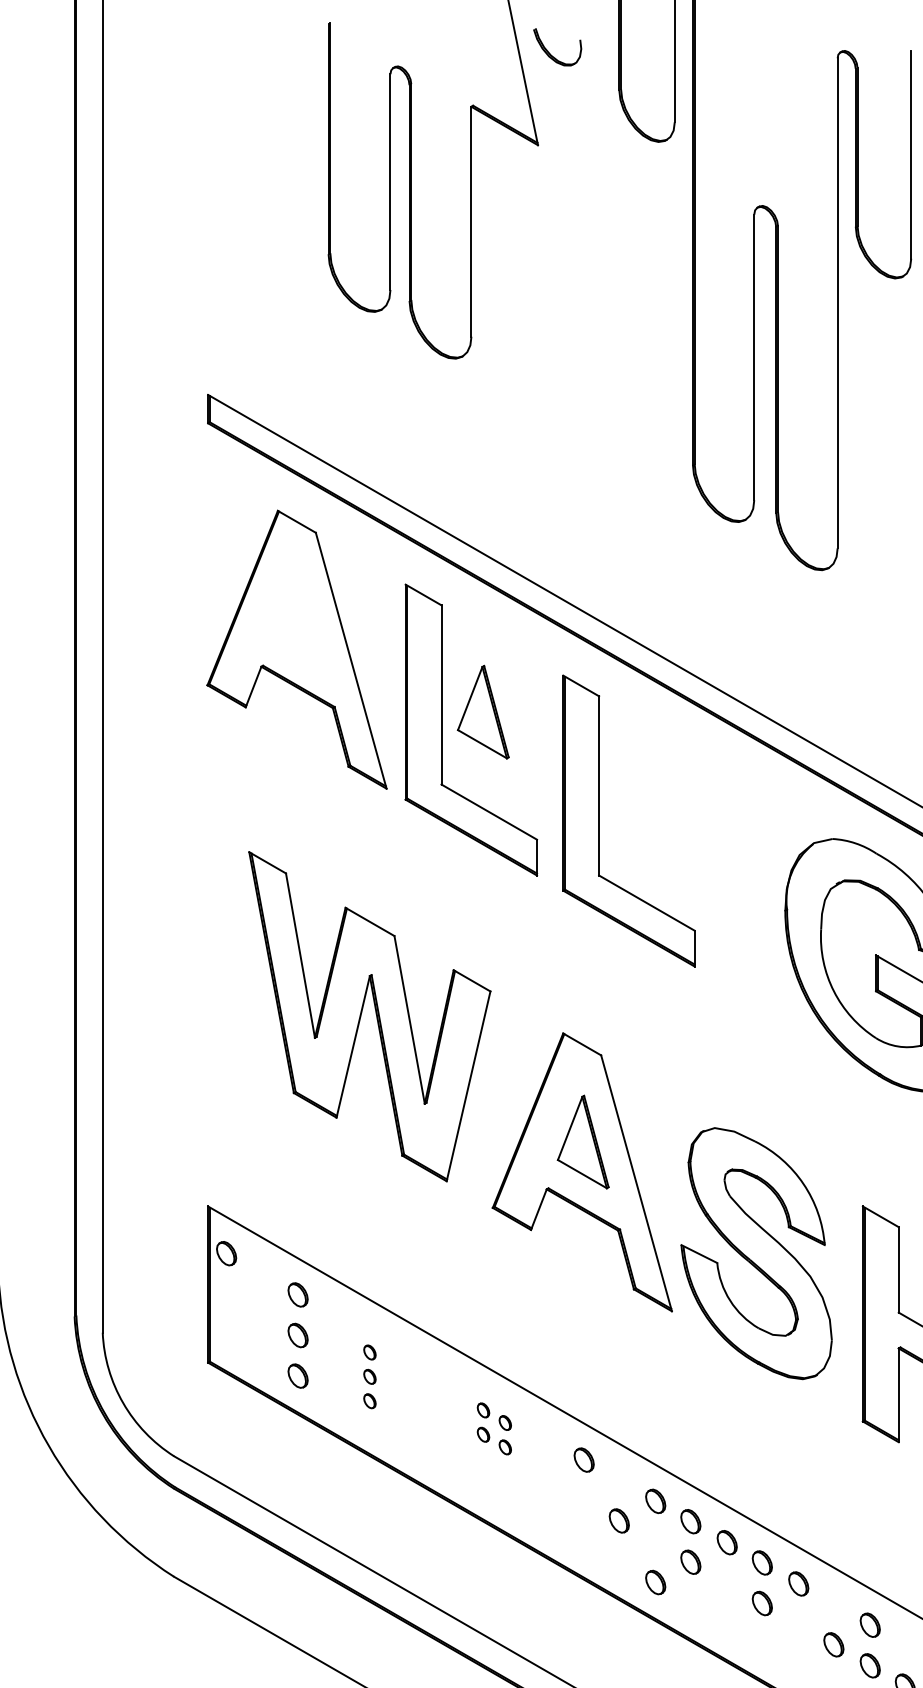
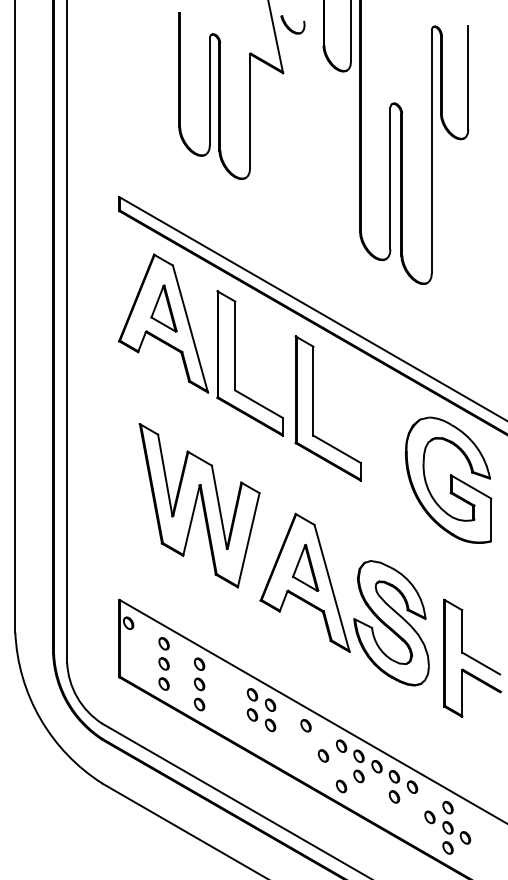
part: (482, 712) -> (163, 308), moved
part: (369, 1376) -> (199, 684), size x1.67
part: (494, 1429) -> (261, 710), size x1.67

